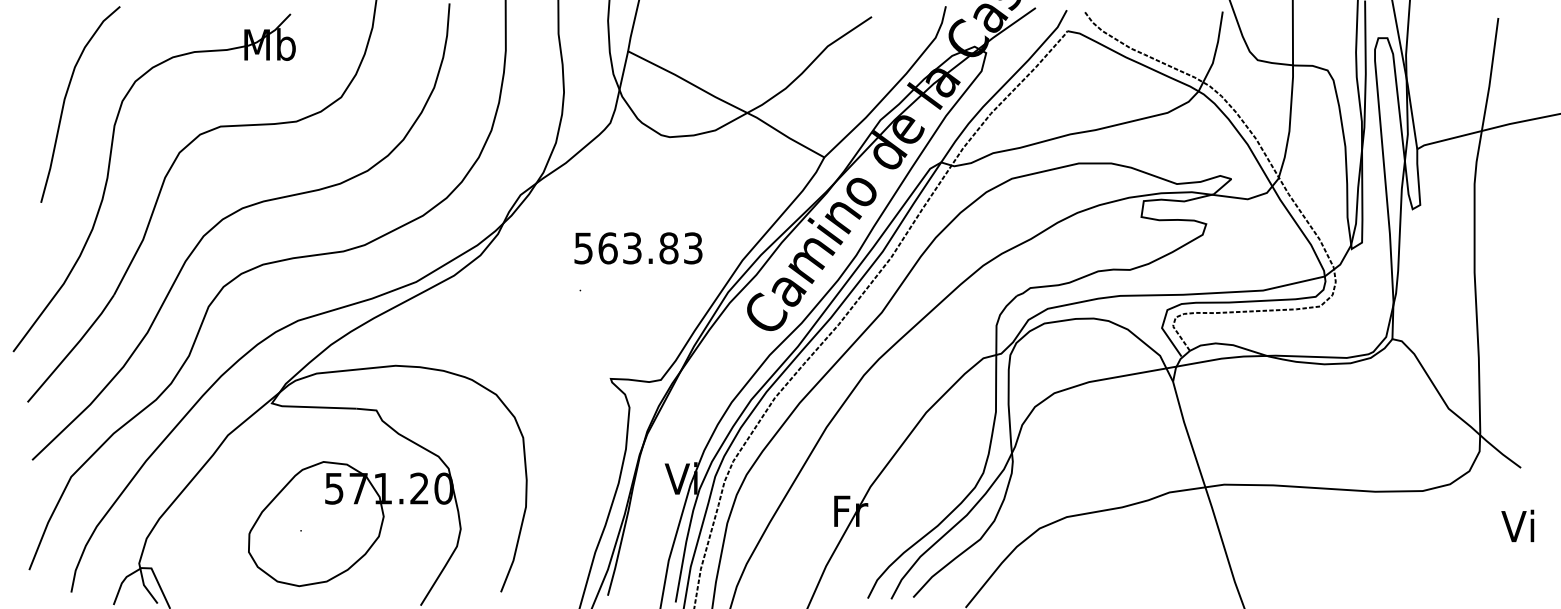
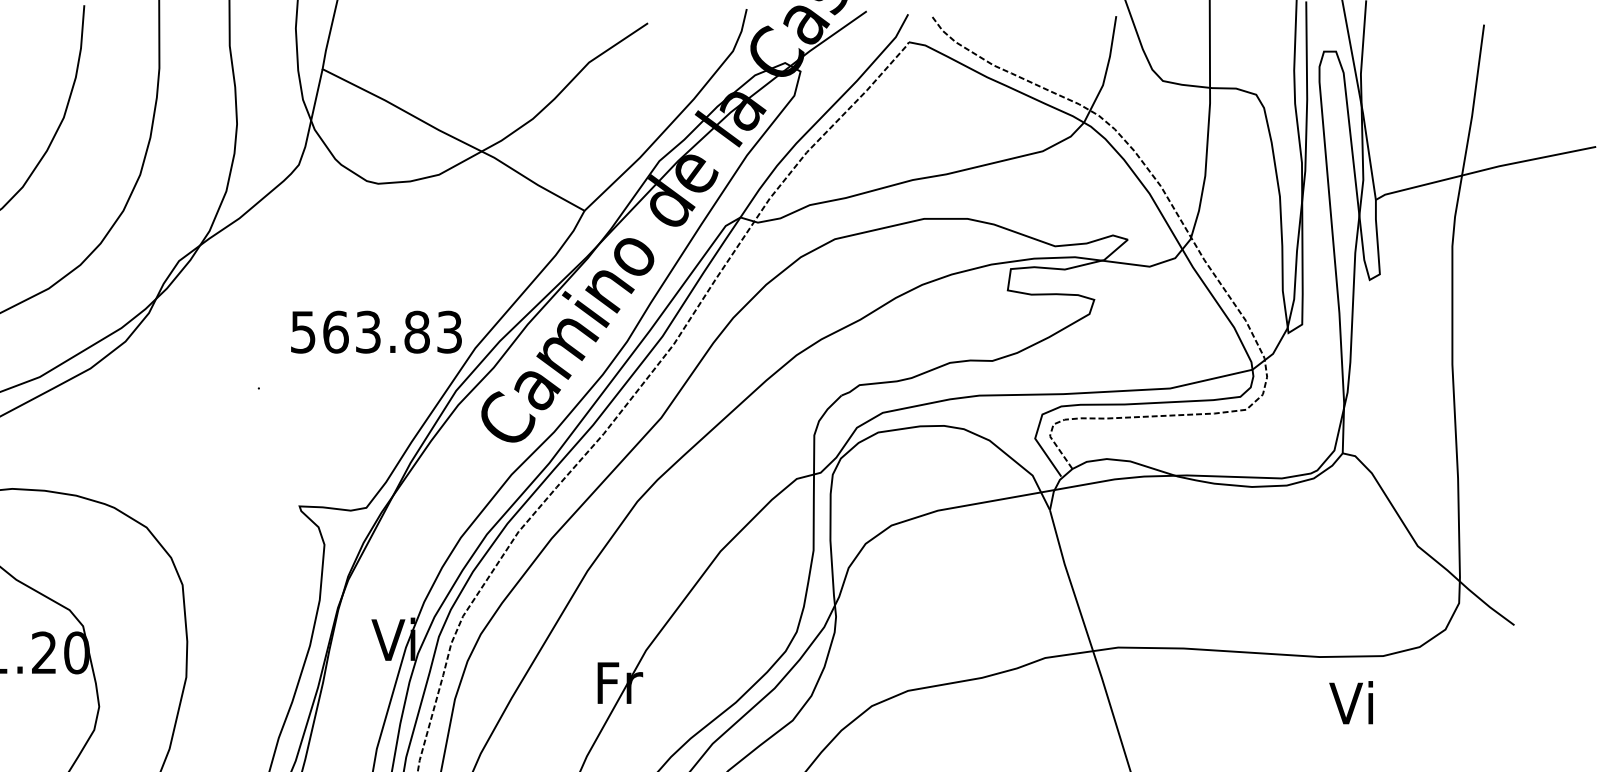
text: (638, 248) -> (376, 332), moved
text: (1517, 525) -> (1350, 702), moved

